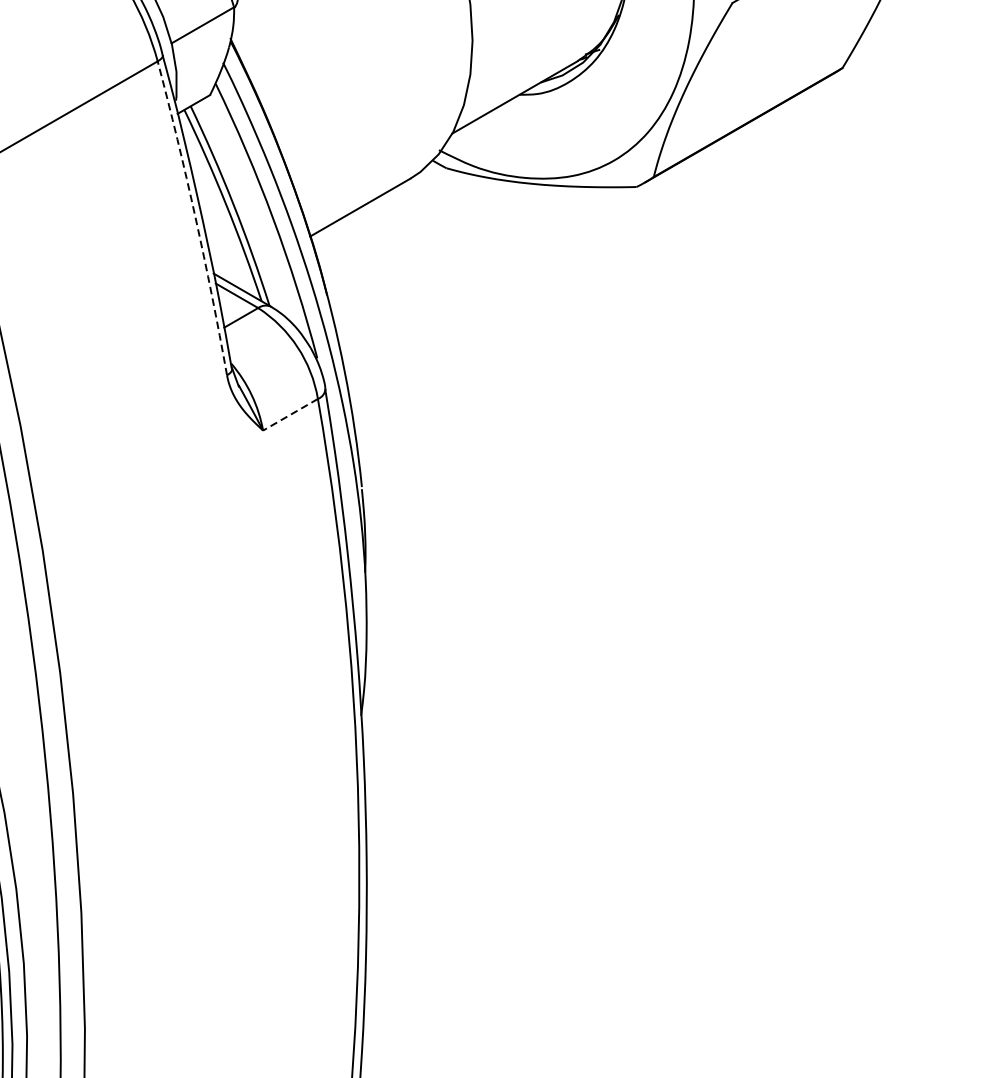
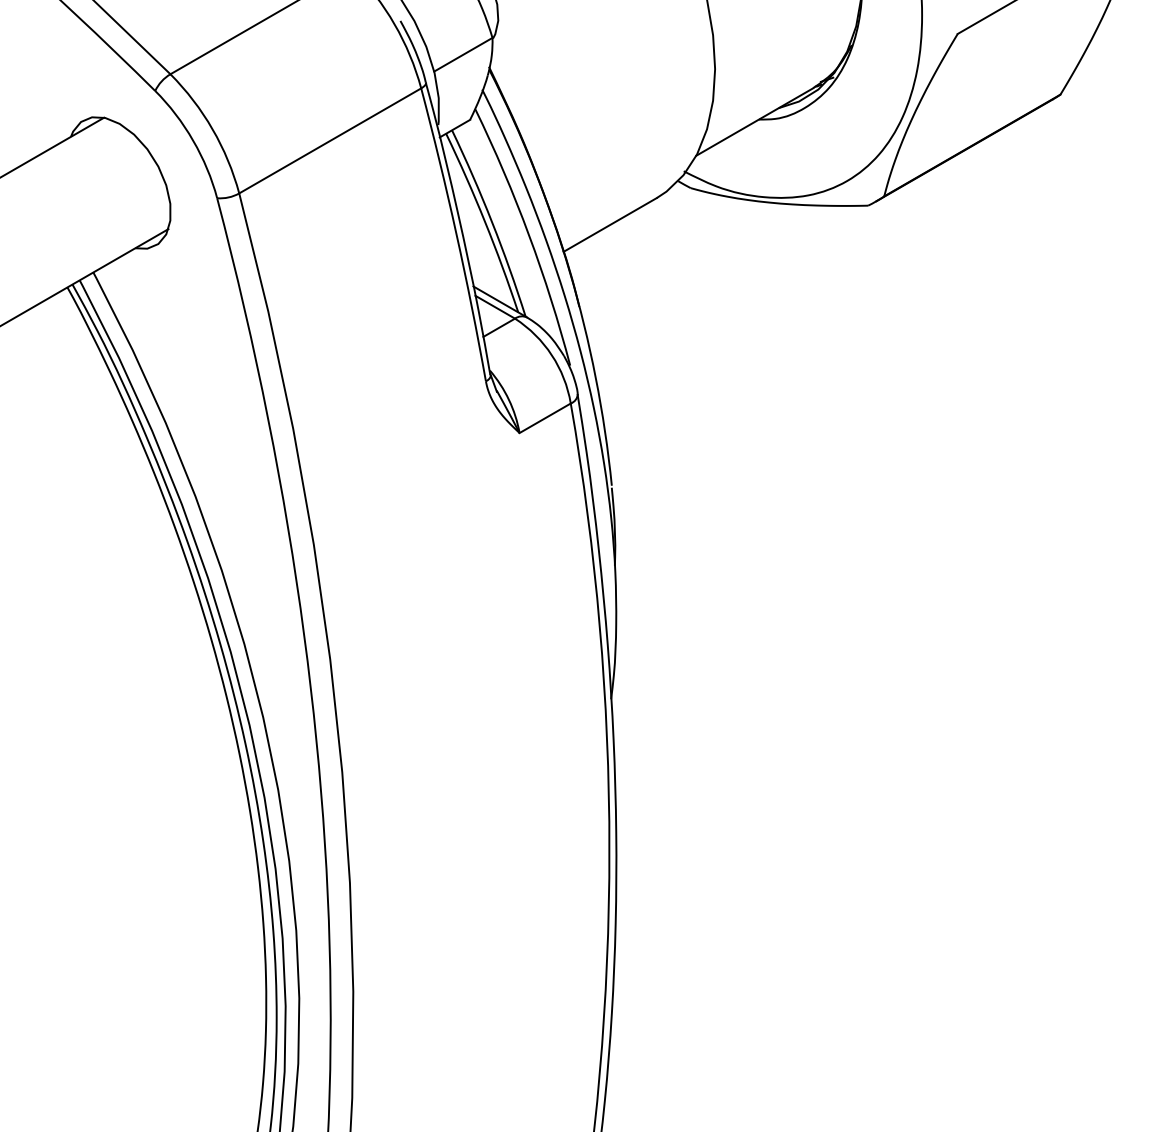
arc: (195, 217) -> (456, 234), dashed -> solid
line: (290, 415) -> (545, 418), dashed -> solid

